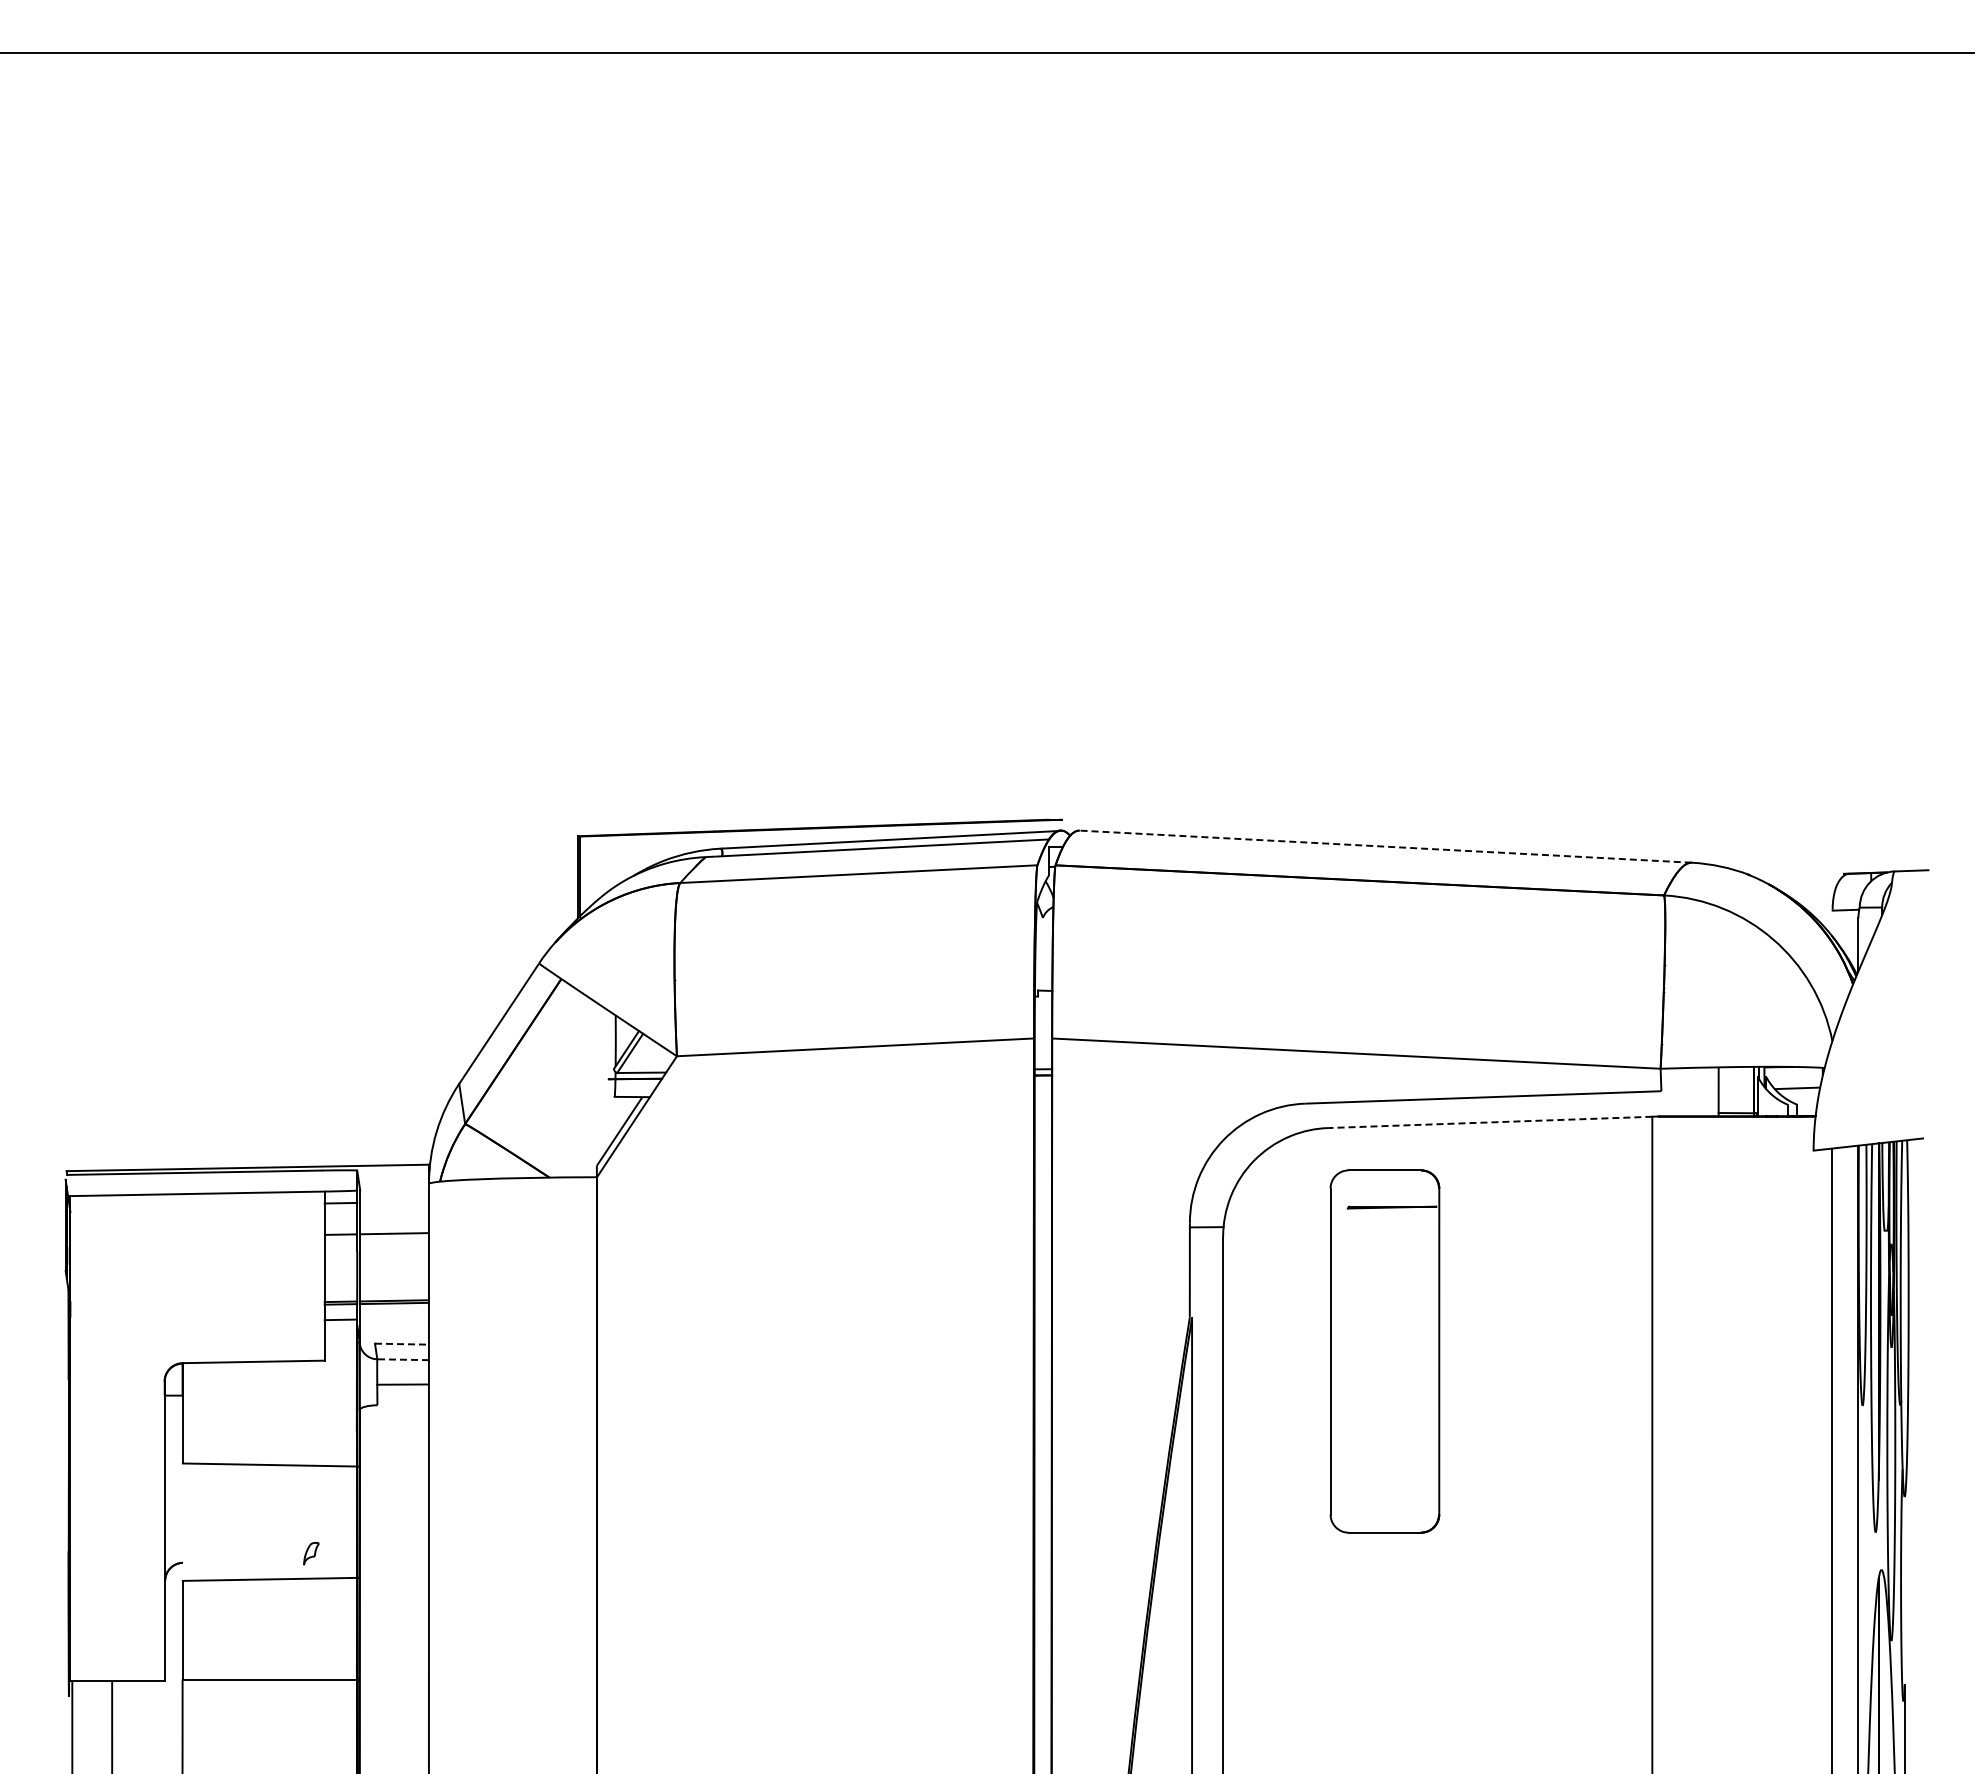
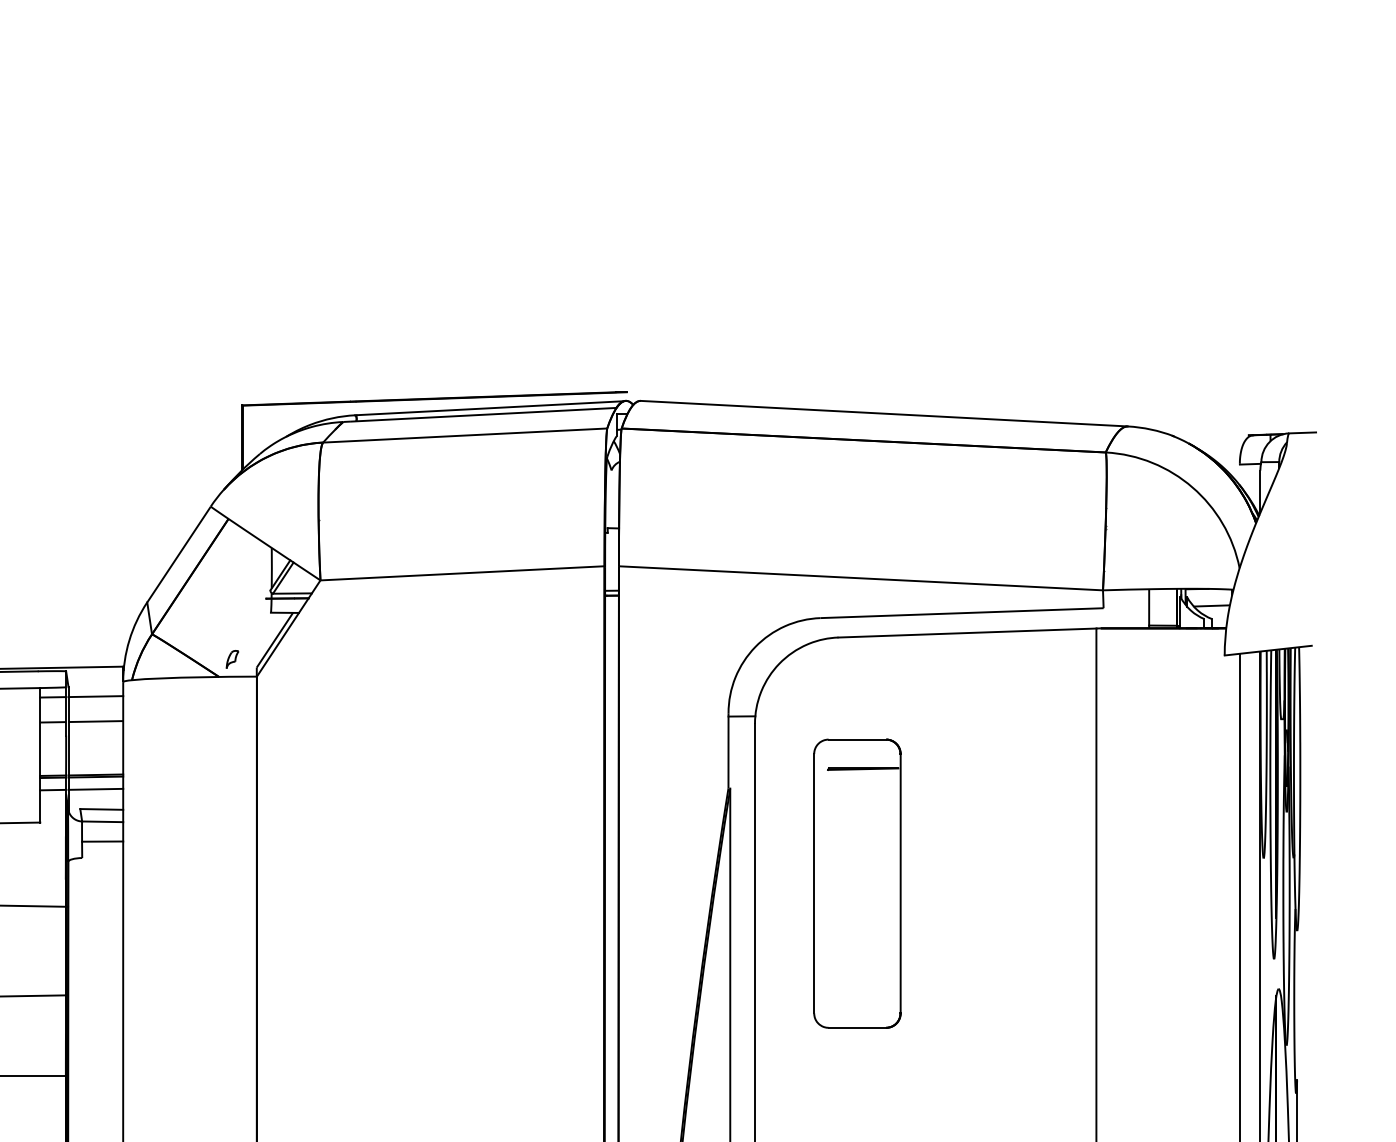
line: (1385, 846) -> (884, 413), dashed -> solid
line: (1489, 1122) -> (966, 633), dashed -> solid
line: (394, 1201) -> (95, 695), added
line: (394, 1318) -> (95, 789), added
line: (402, 1344) -> (102, 809), dashed -> solid
part: (1384, 1351) -> (857, 883), moved
line: (403, 1359) -> (102, 821), dashed -> solid
part: (311, 1553) -> (232, 659), moved

